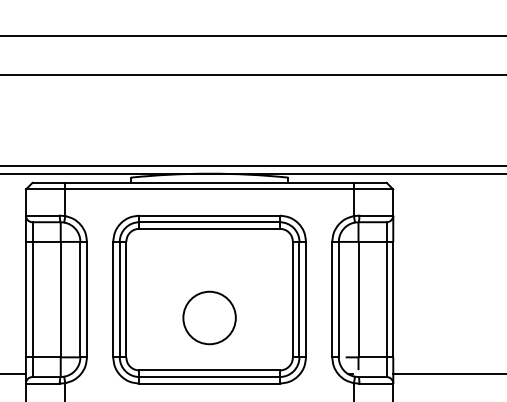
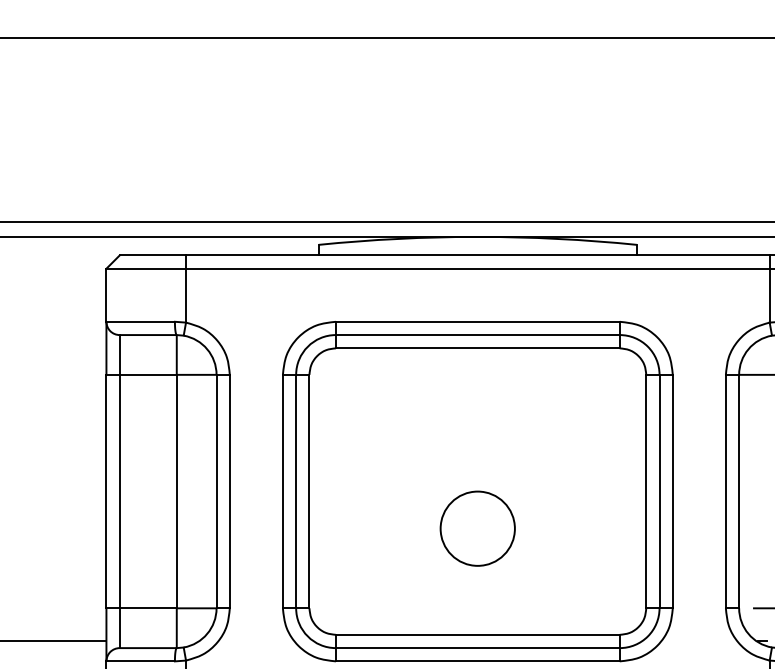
circle: (209, 317) -> (477, 527), size x0.7

